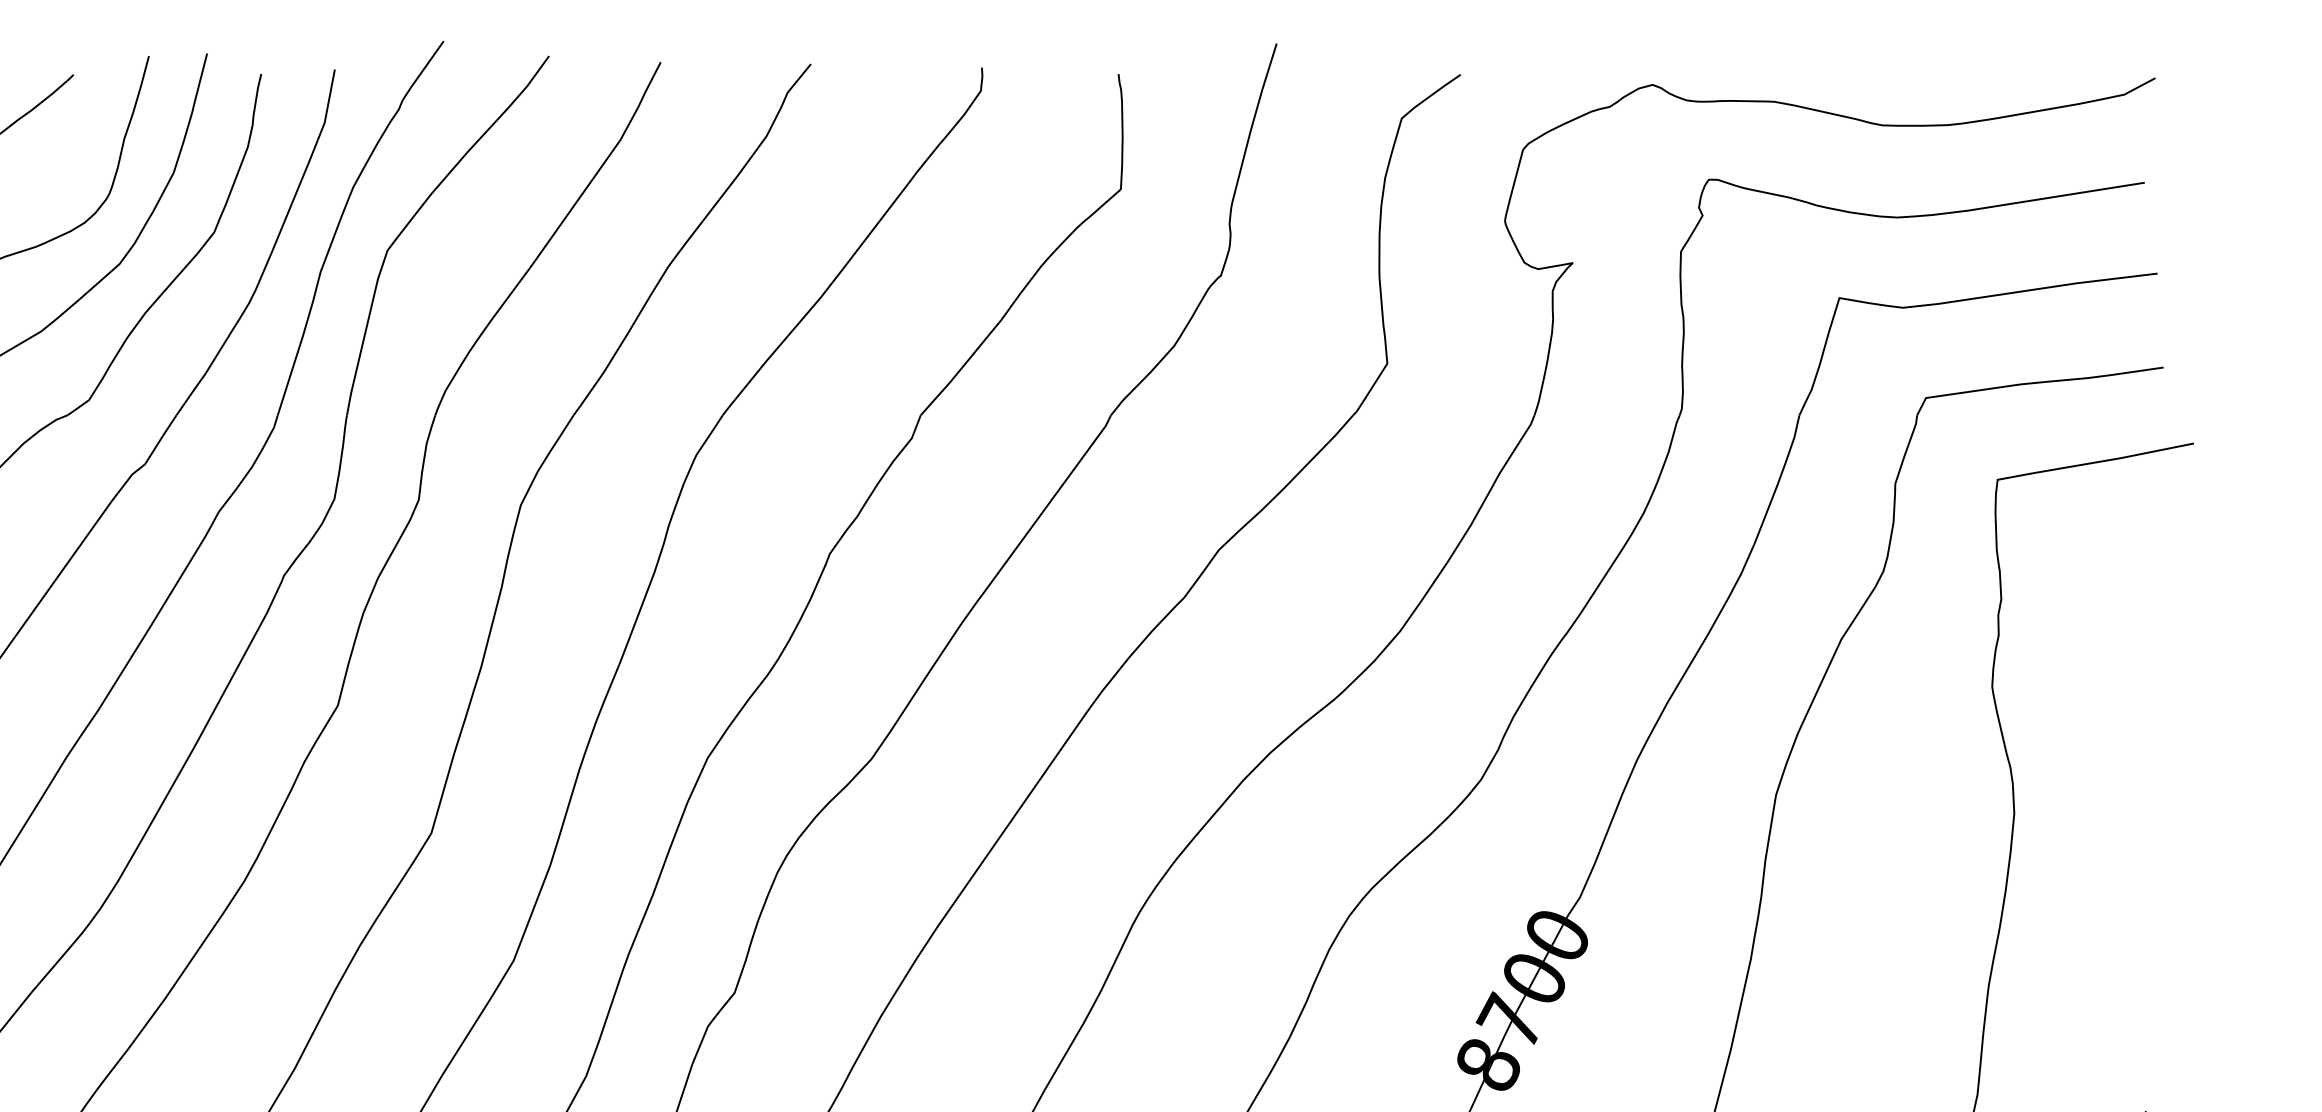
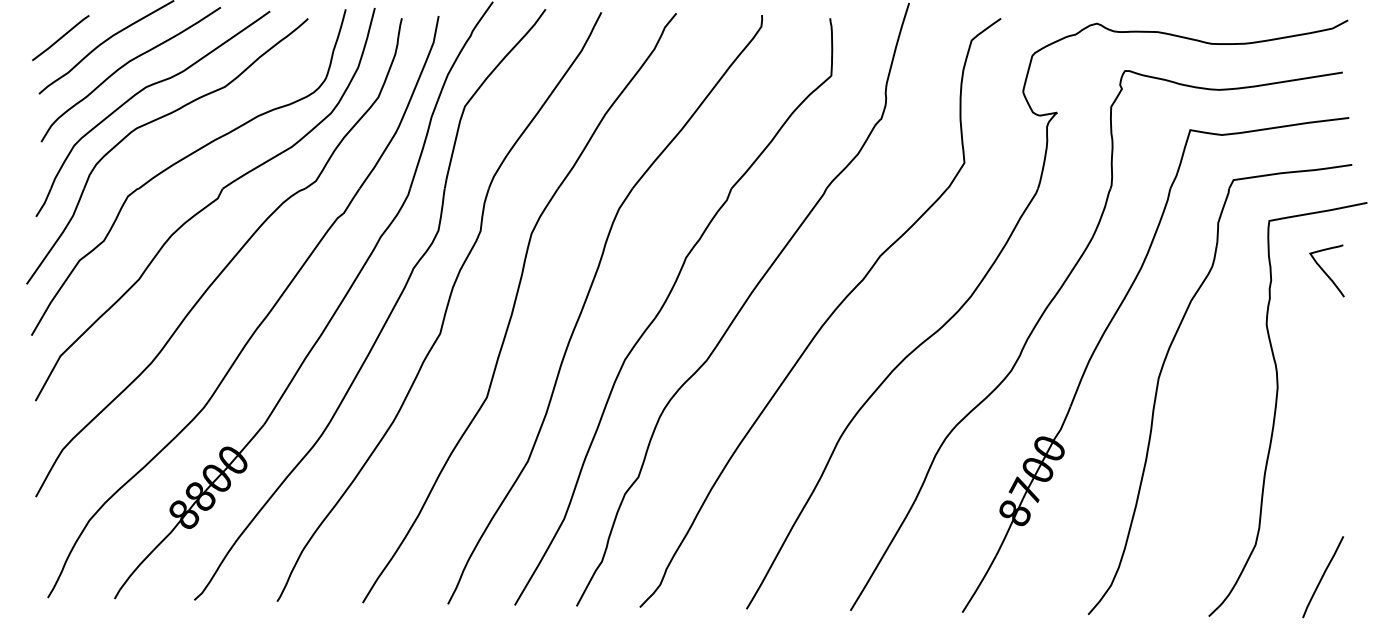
curve: (2110, 581) -> (1325, 271), added

